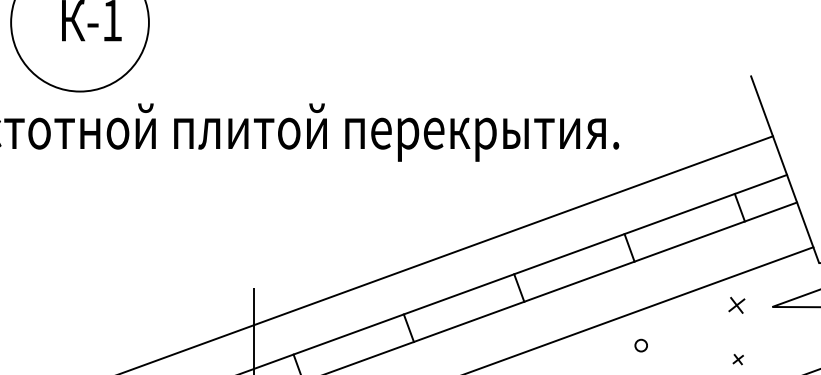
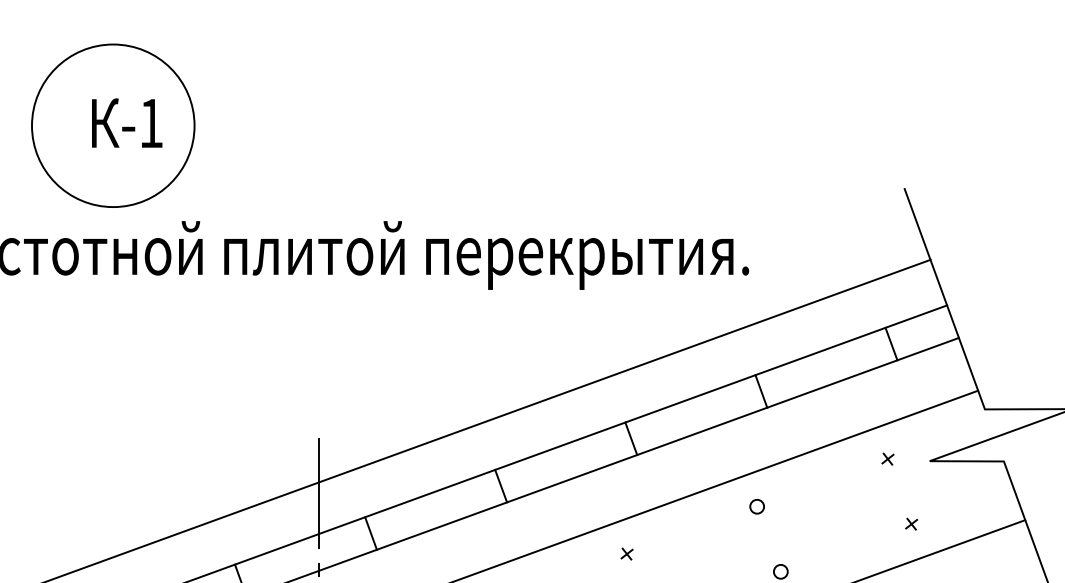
part: (736, 304) -> (887, 458), size x0.62
circle: (640, 345) -> (756, 506), moved
part: (738, 359) -> (911, 523), moved

